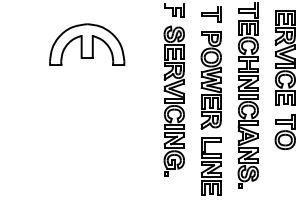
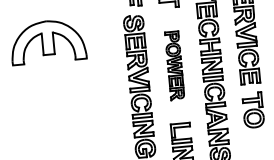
part: (210, 80) -> (174, 66), size x0.7

